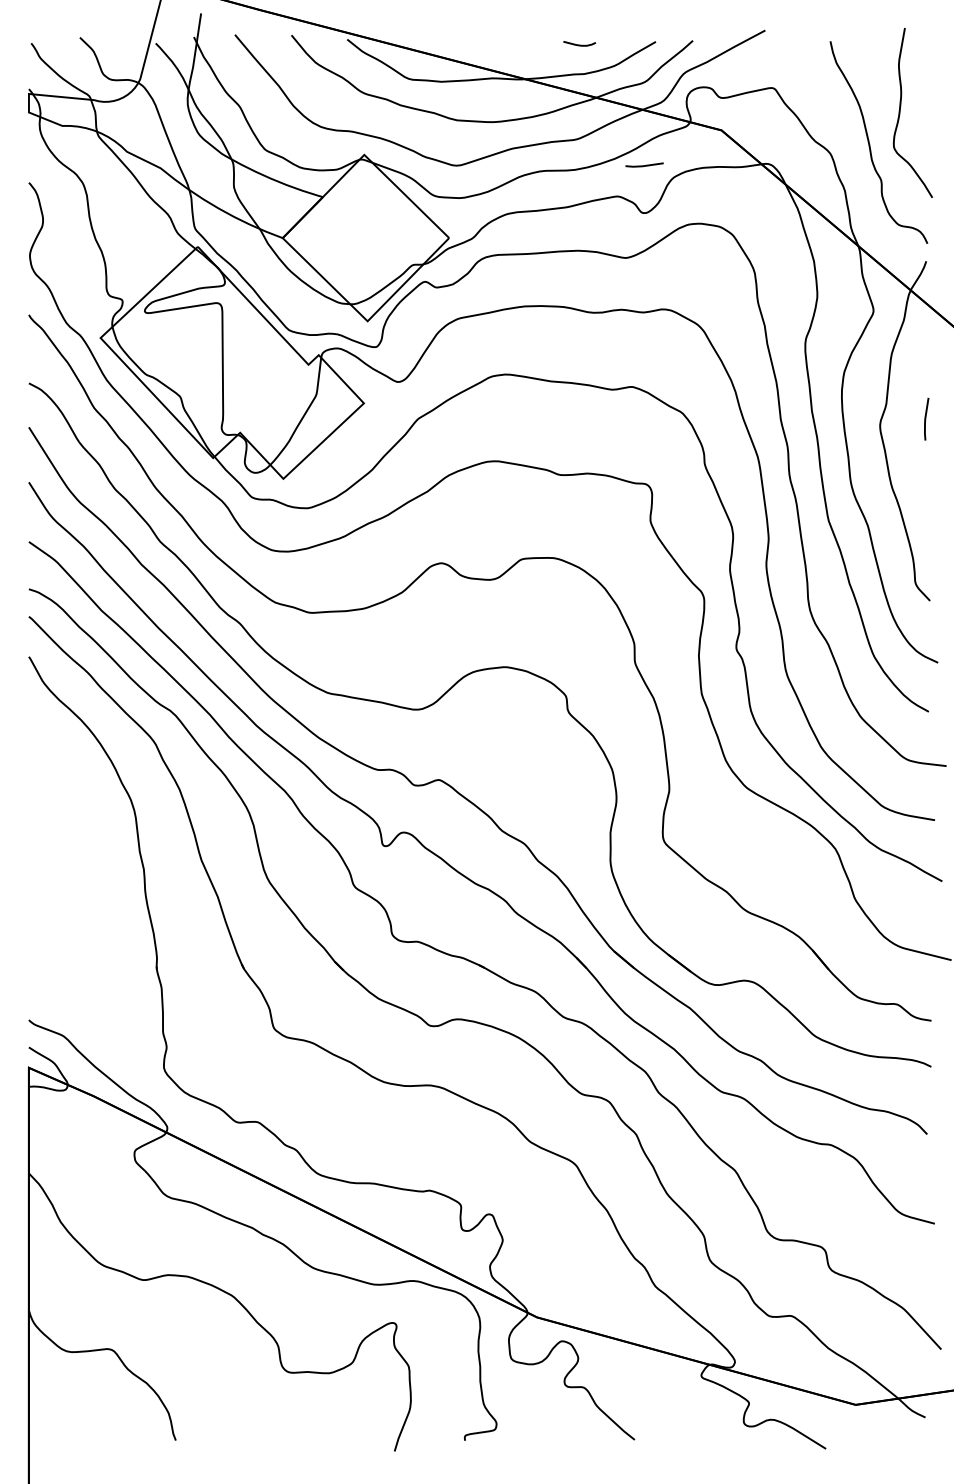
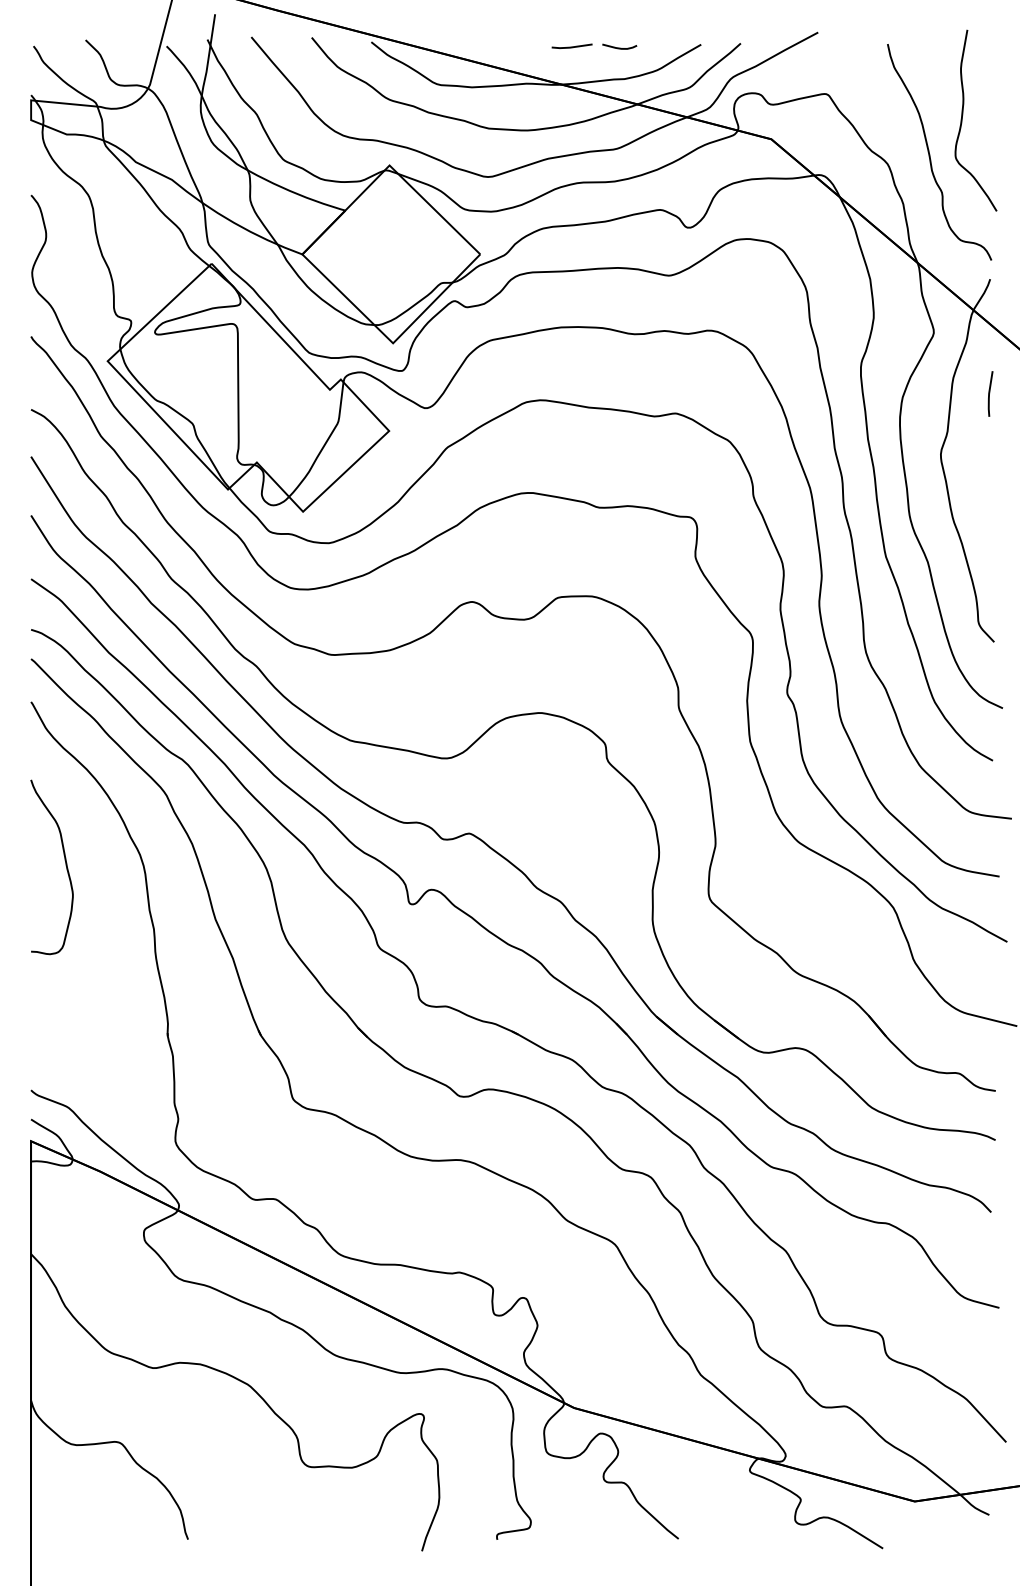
line: (644, 165) -> (571, 46), moved
line: (926, 418) -> (990, 393), moved
curve: (61, 809) -> (65, 865), added

